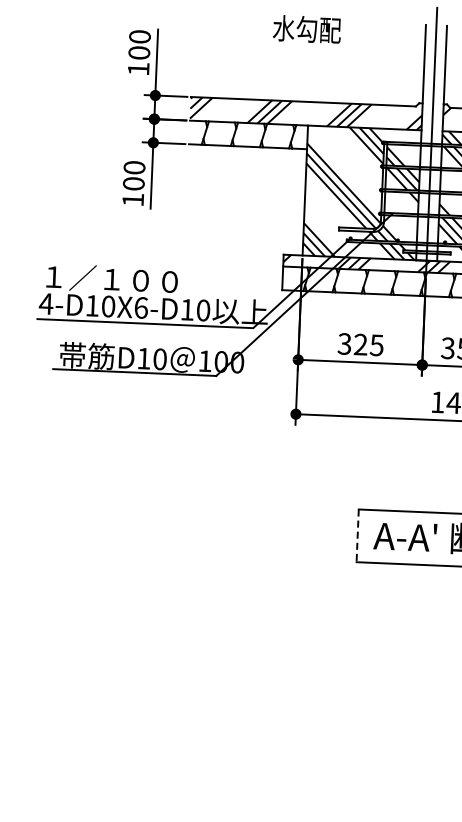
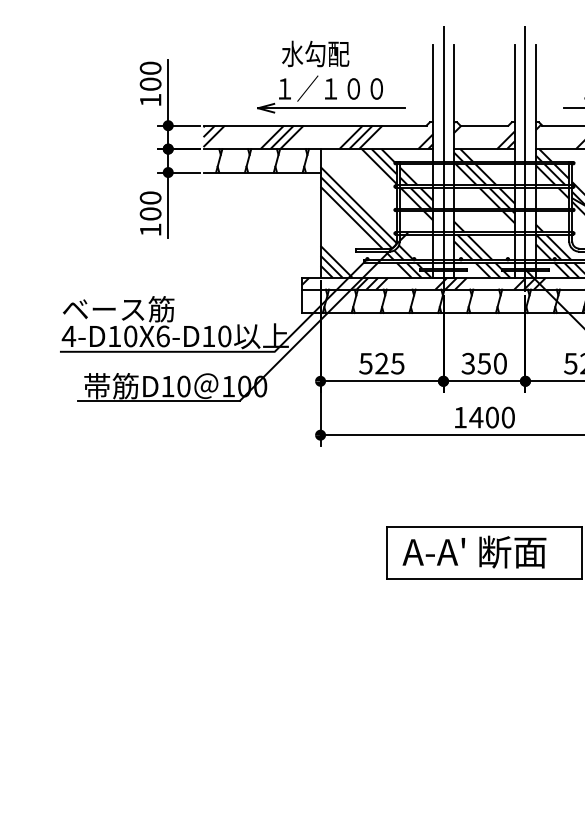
part: (321, 70) -> (331, 94), added
text: (109, 279) -> (130, 309), １／１００ -> ベース筋
text: (345, 342) -> (366, 362), 325 -> 525
line: (357, 536) -> (386, 553), dashed -> solid

